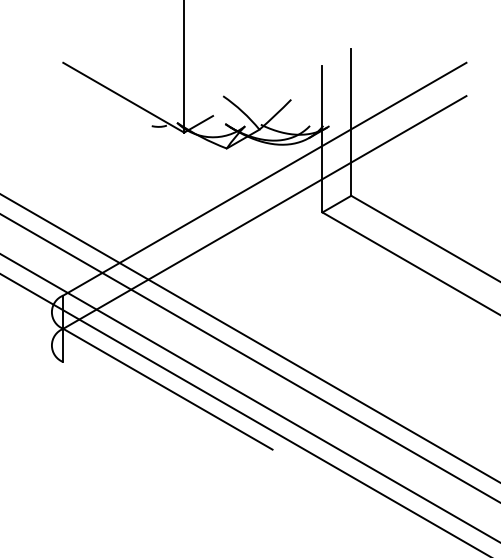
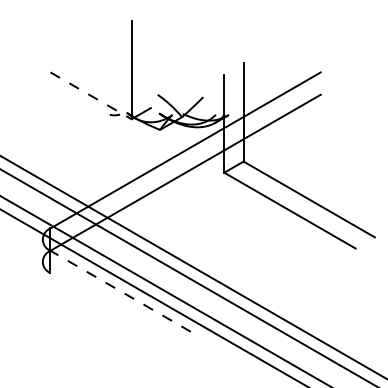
line: (124, 97) -> (91, 95), solid -> dashed
line: (167, 389) -> (120, 291), solid -> dashed

